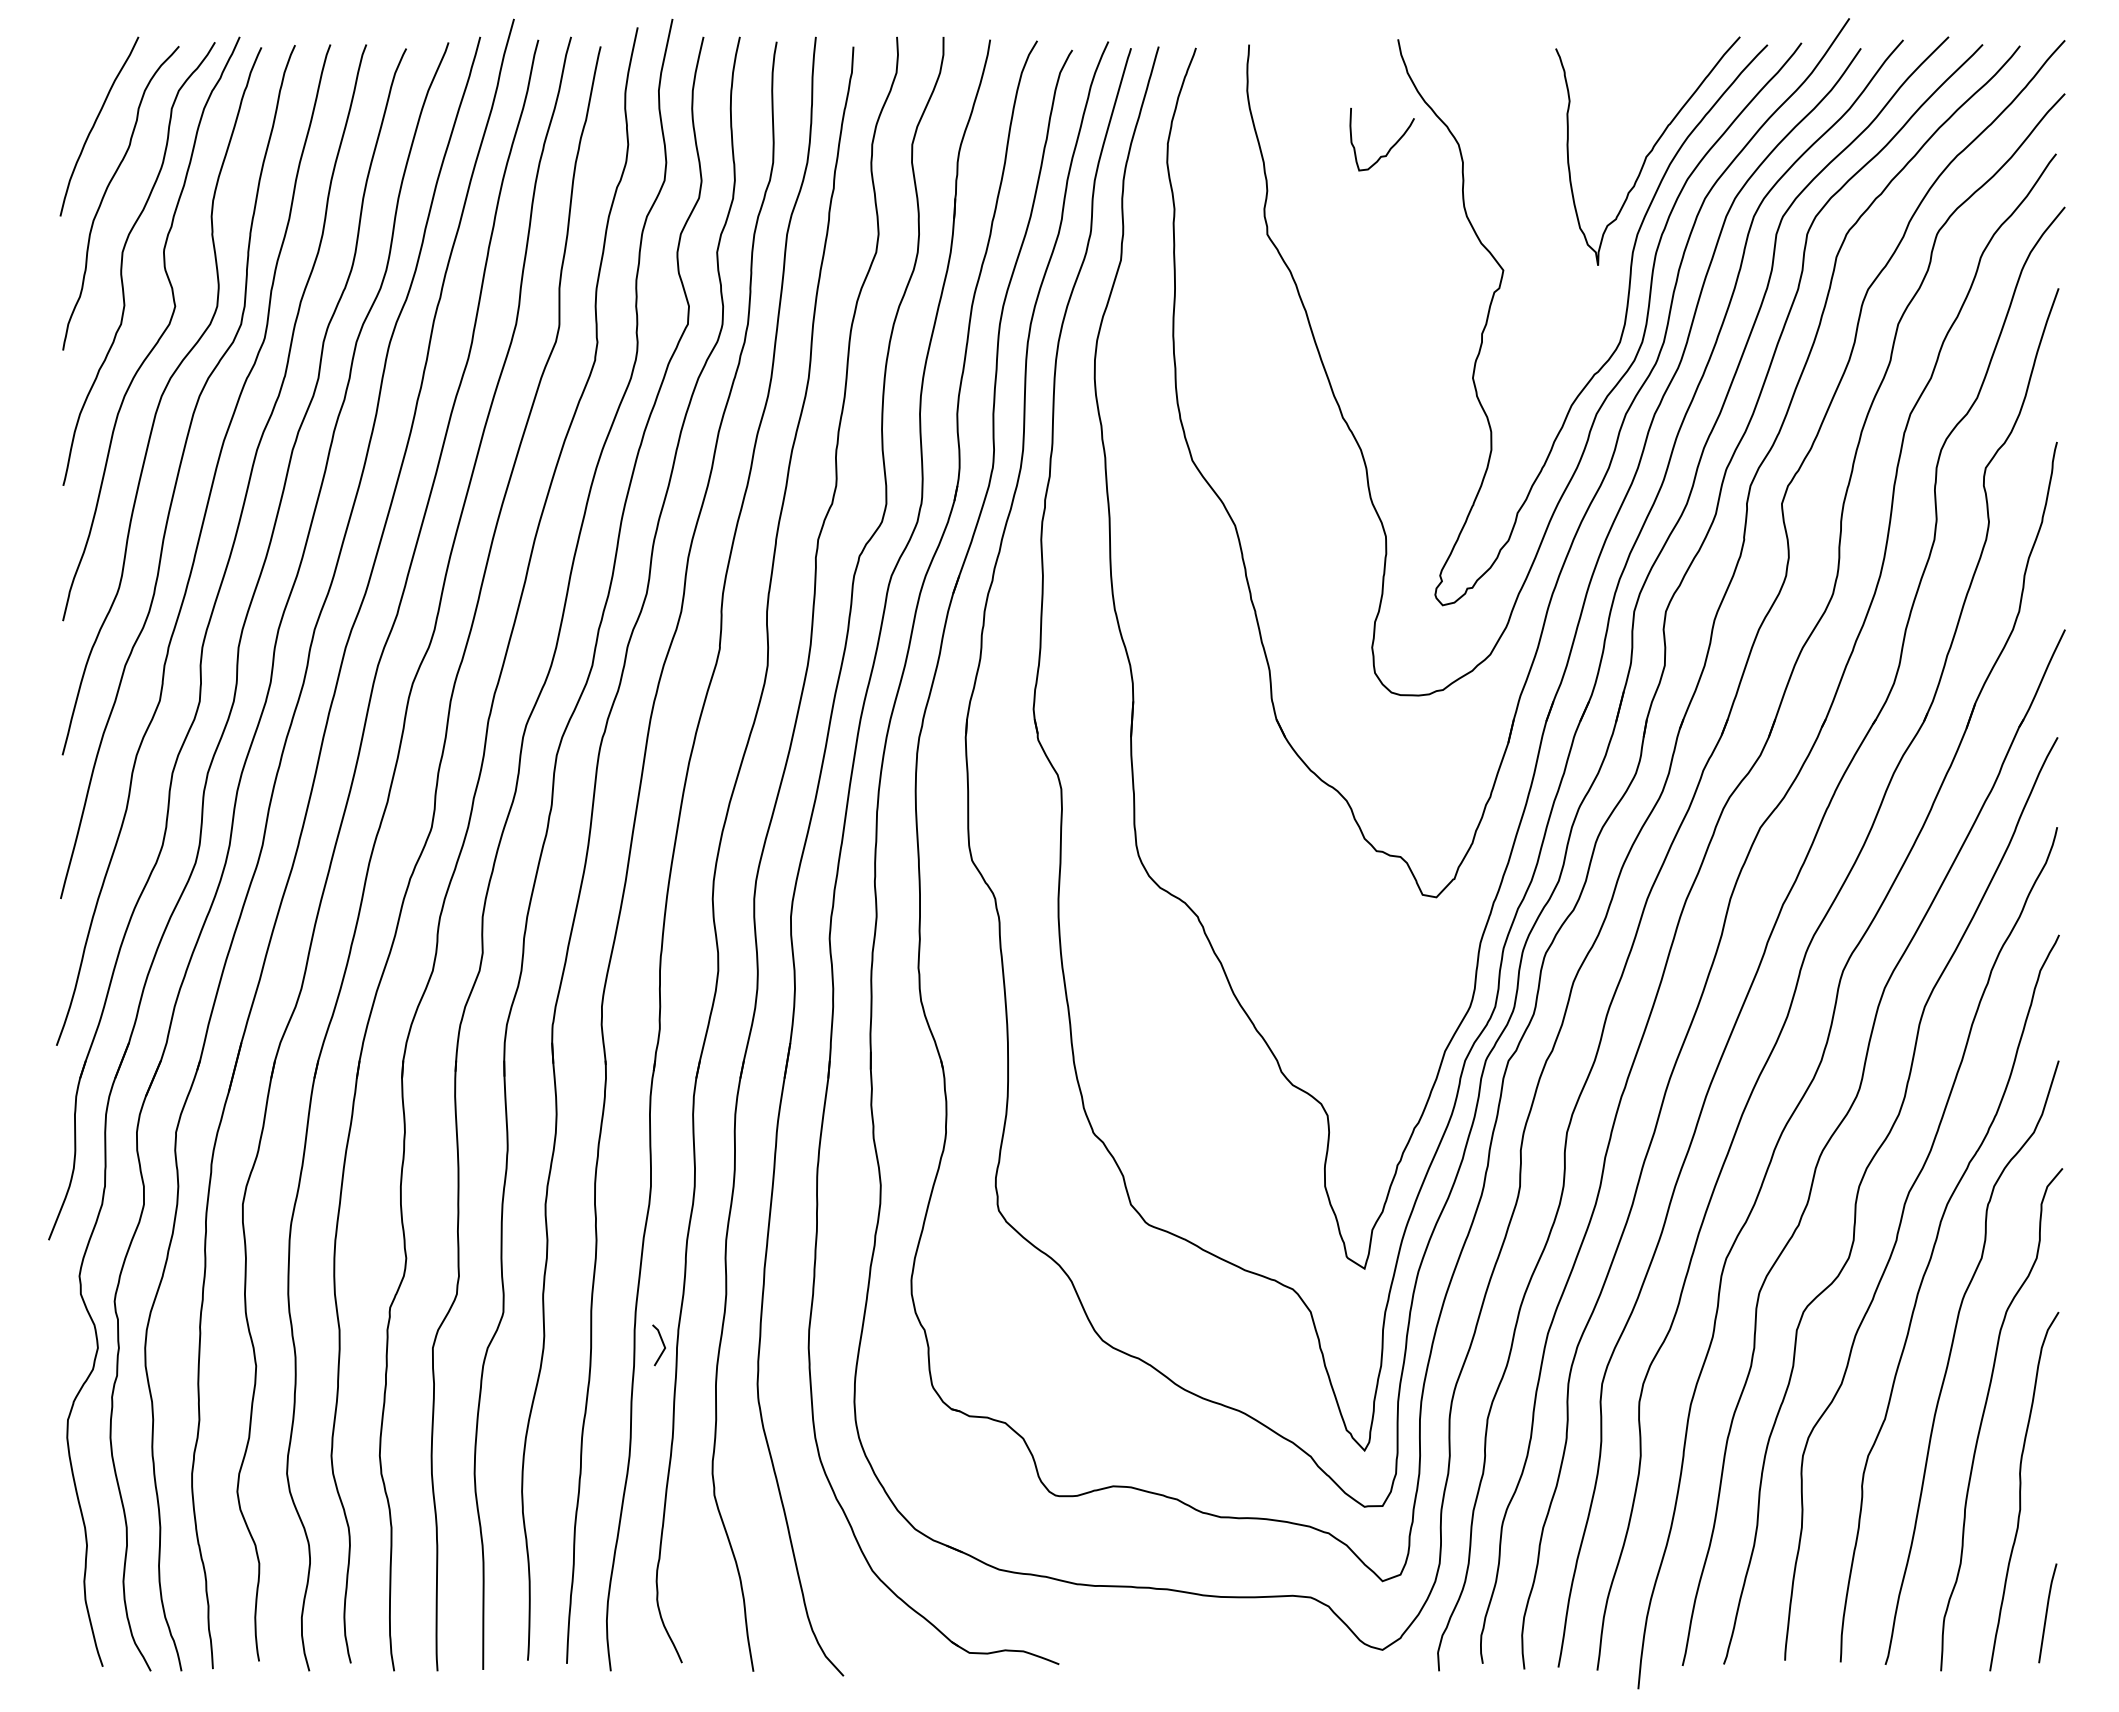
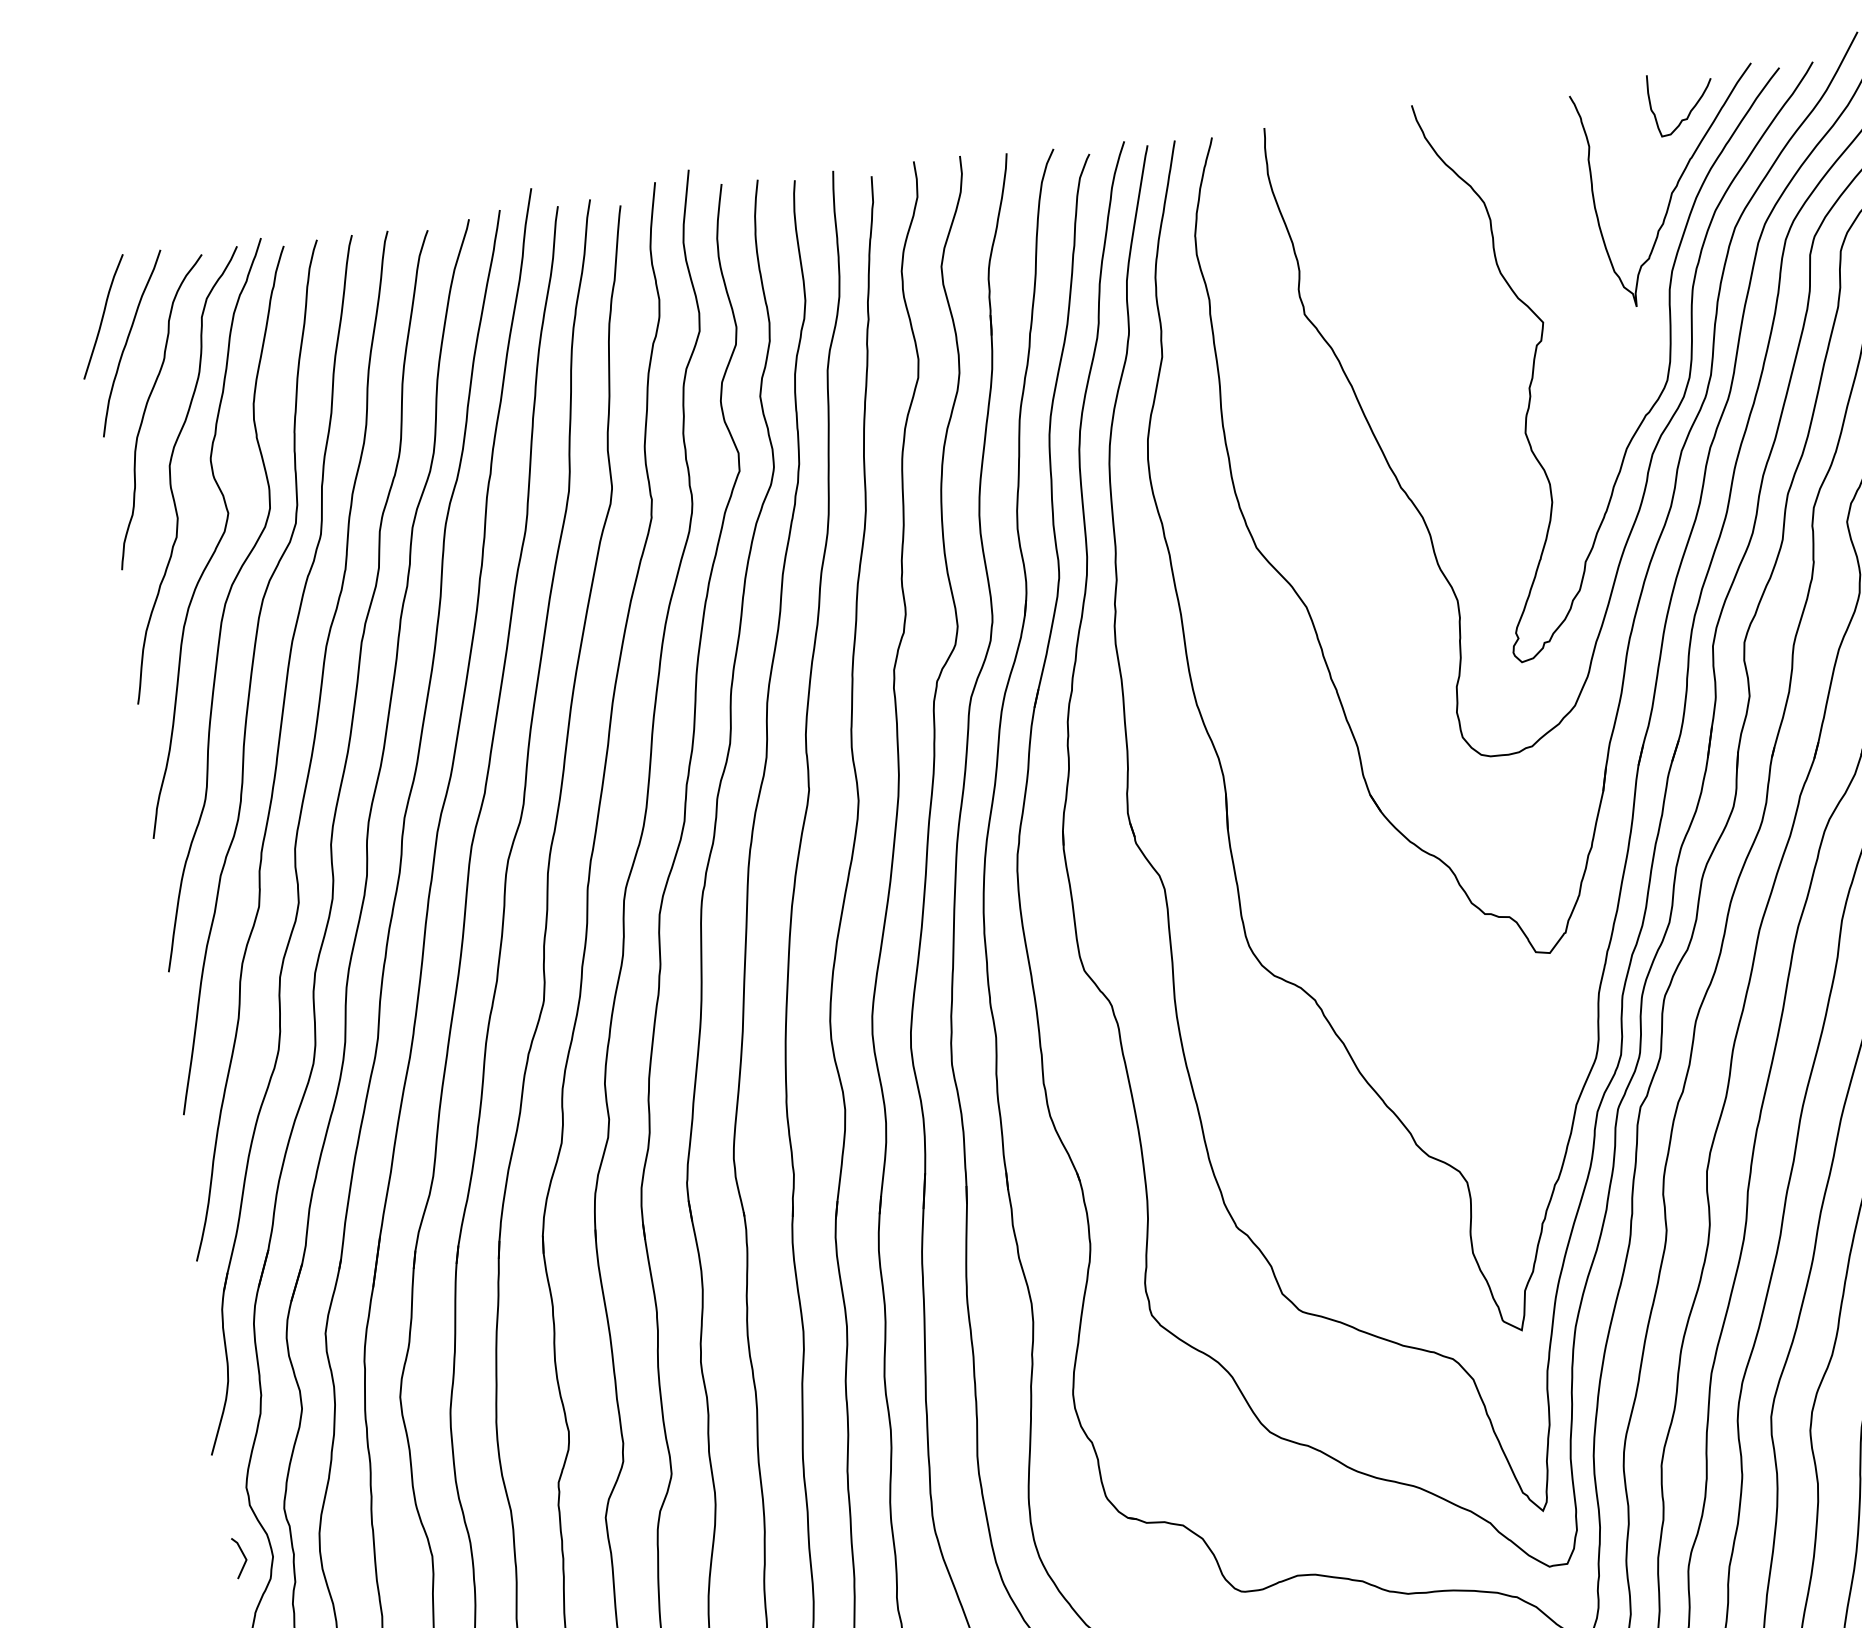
curve: (74, 96) -> (103, 316), added
curve: (1390, 147) -> (1690, 110), moved
line: (662, 1344) -> (243, 1556), moved

